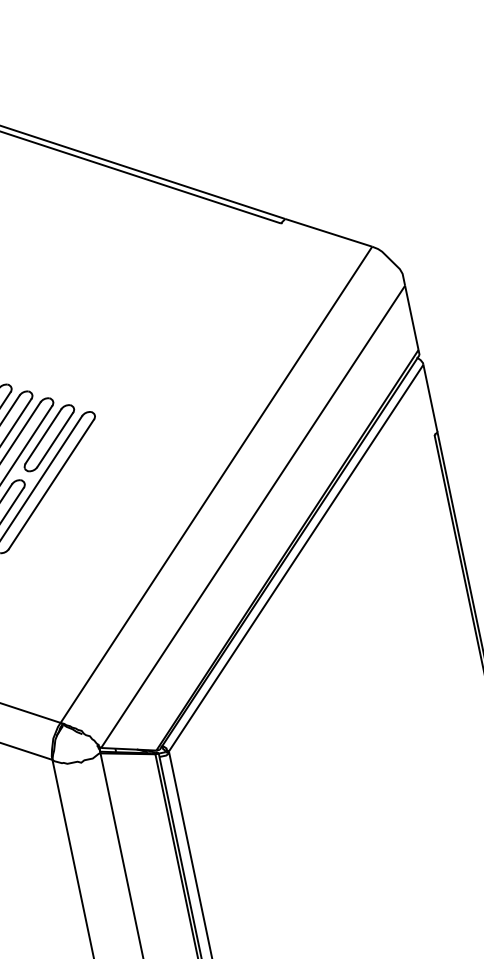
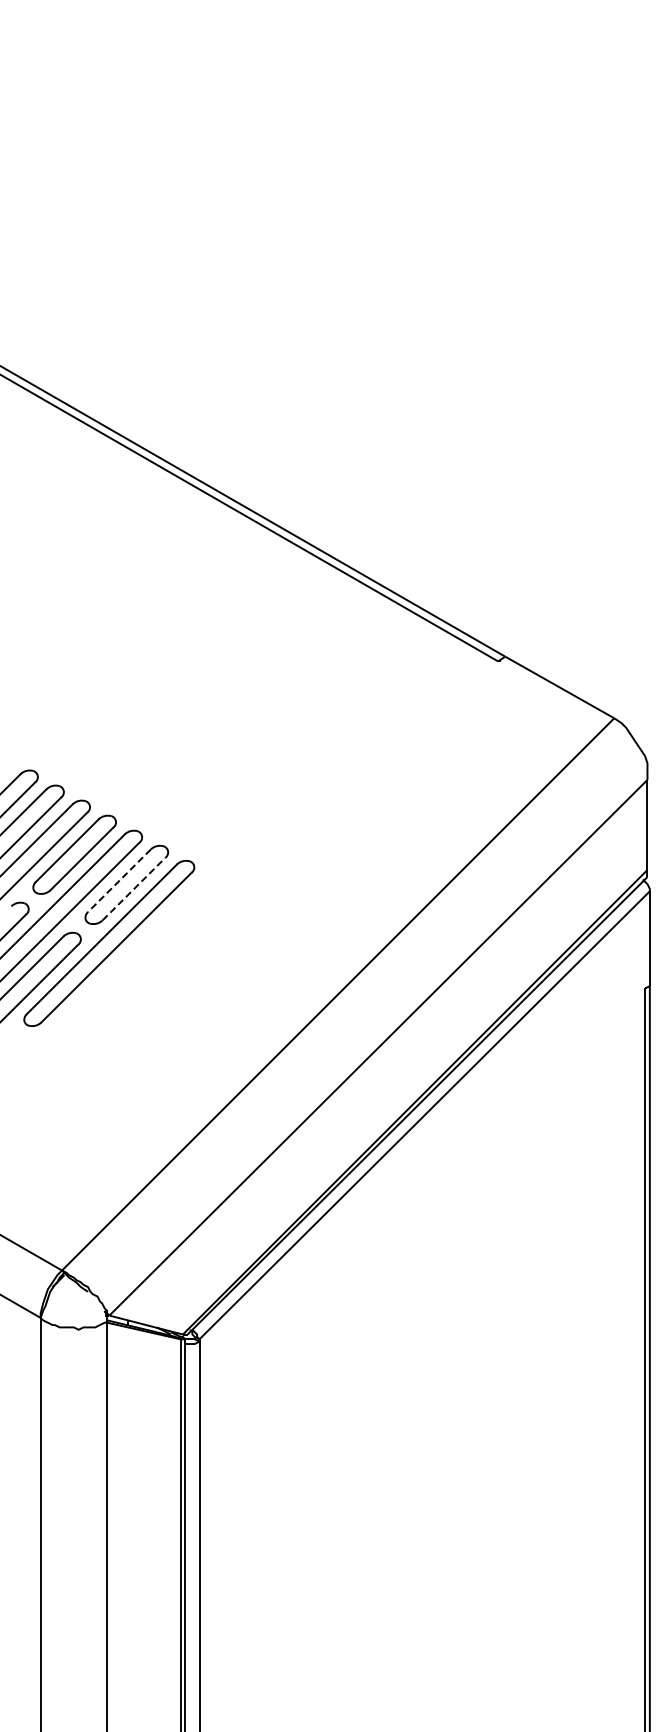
line: (43, 436) -> (119, 881), solid -> dashed
line: (55, 439) -> (134, 888), solid -> dashed

